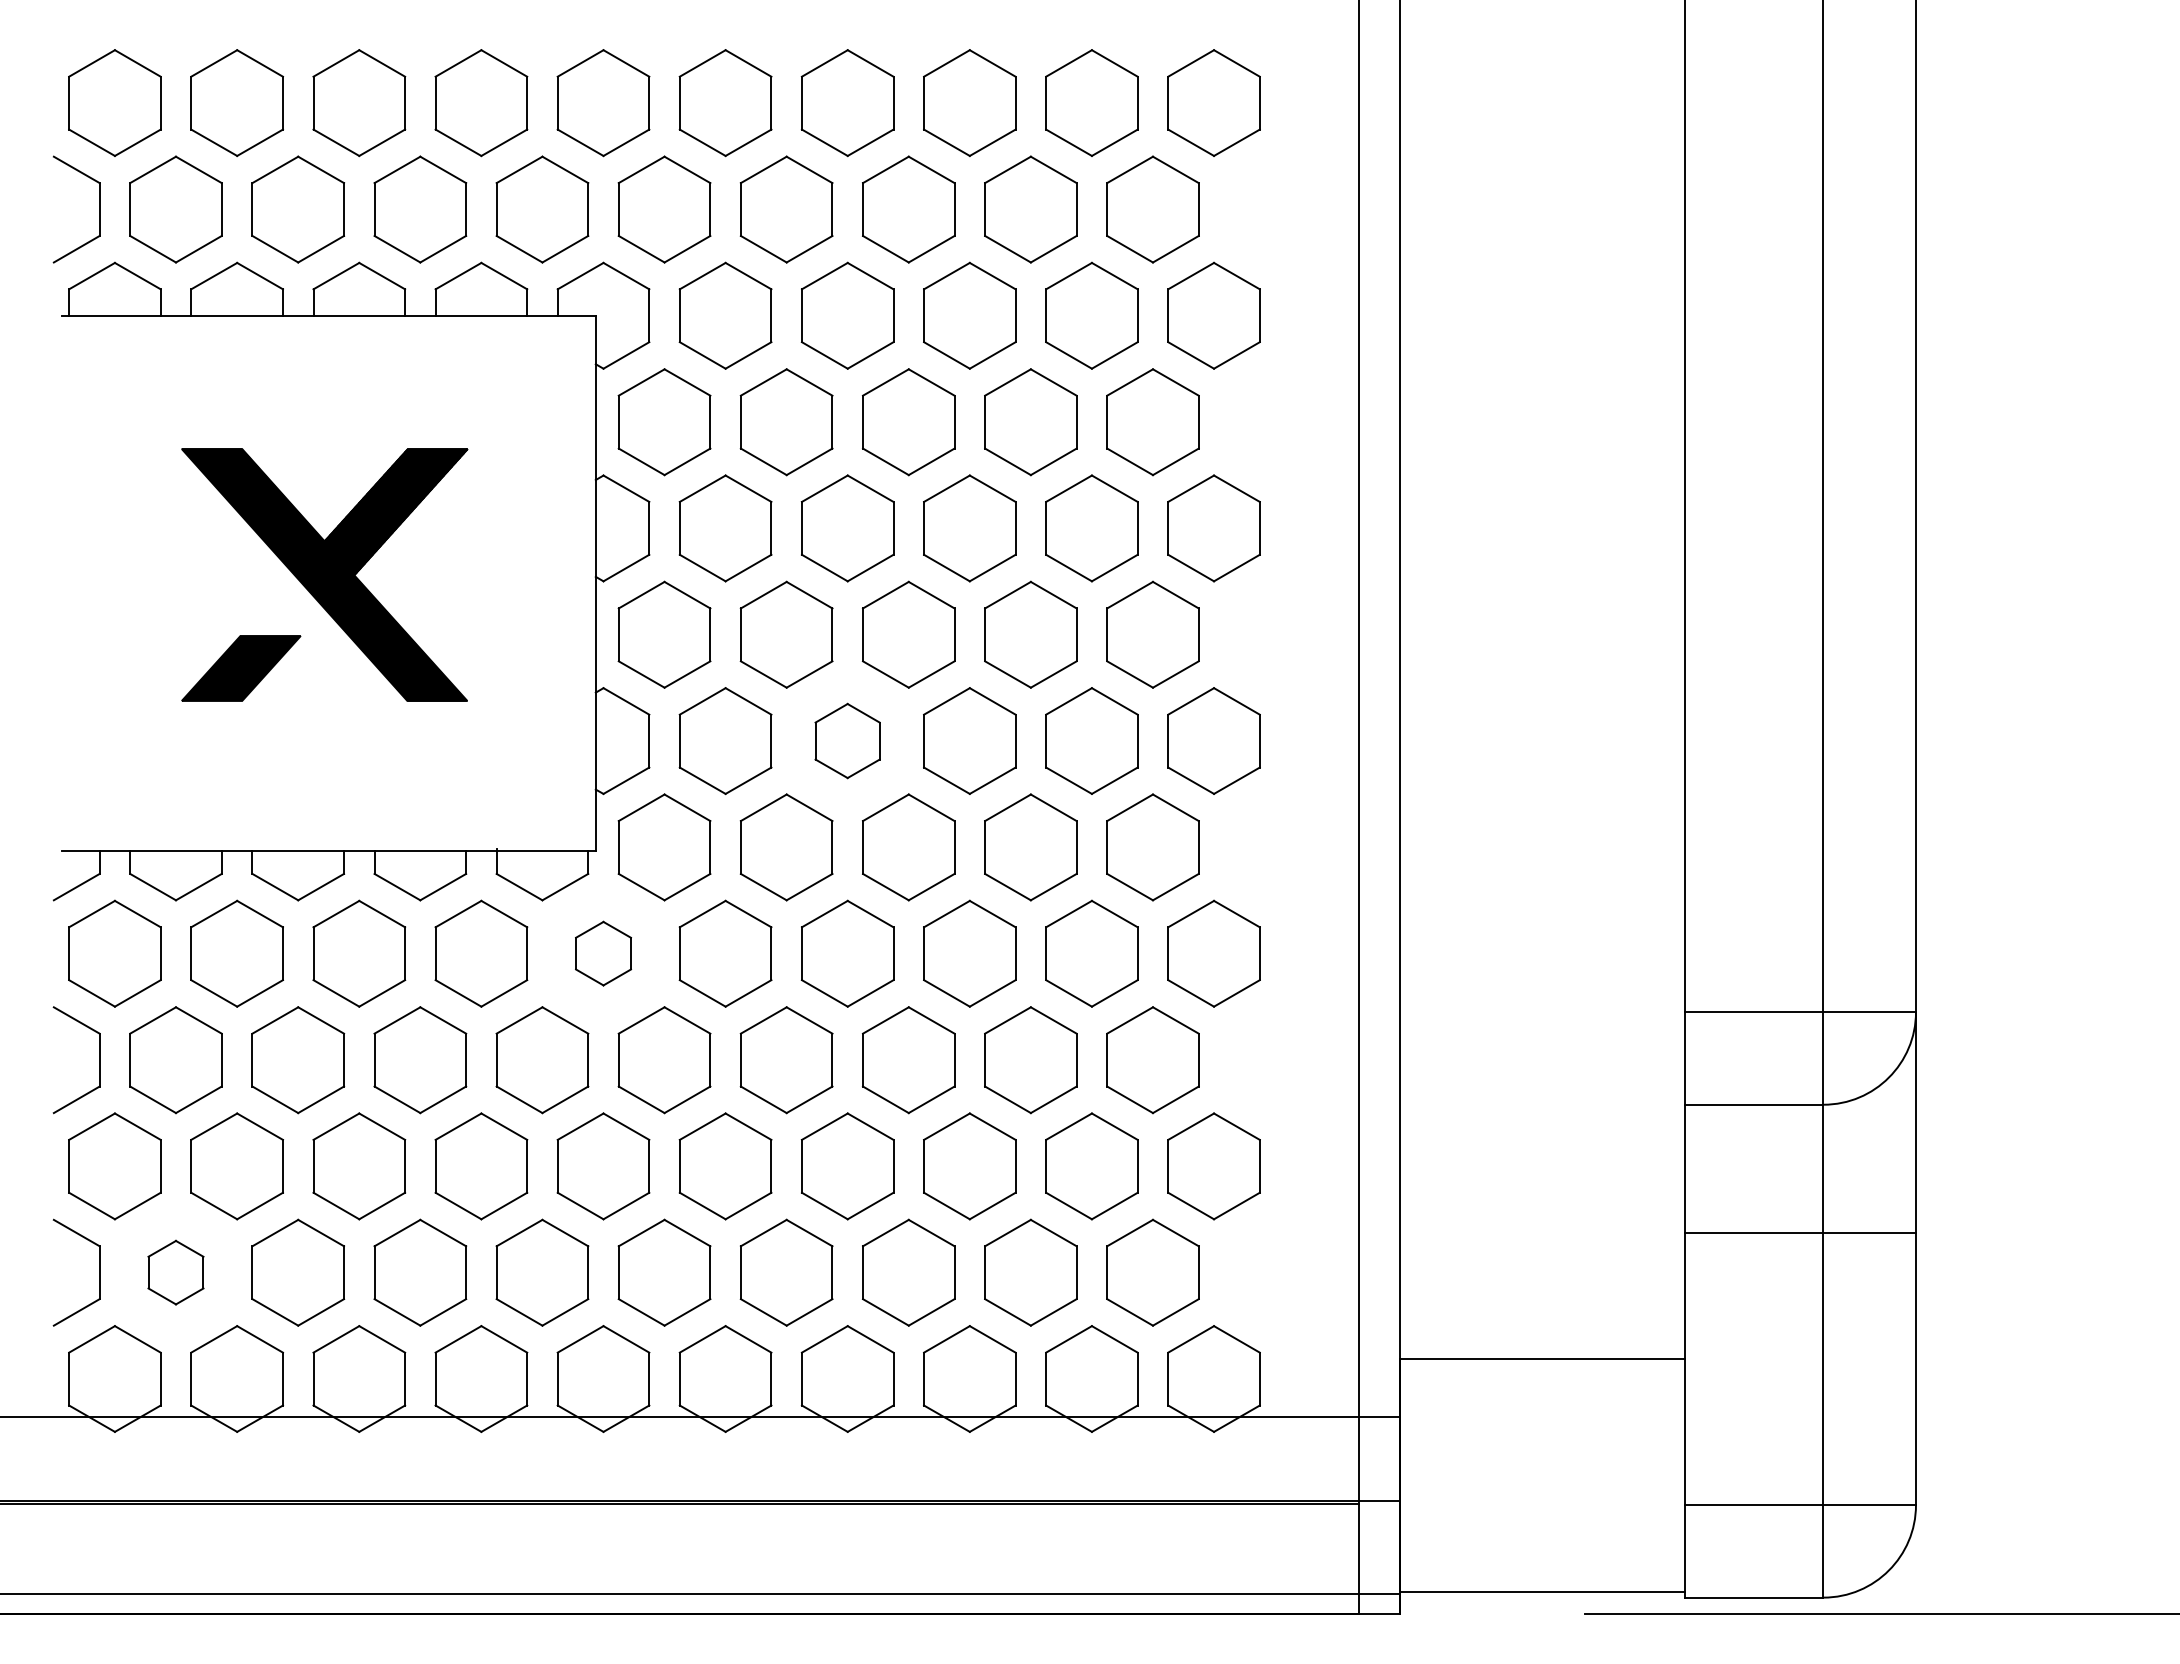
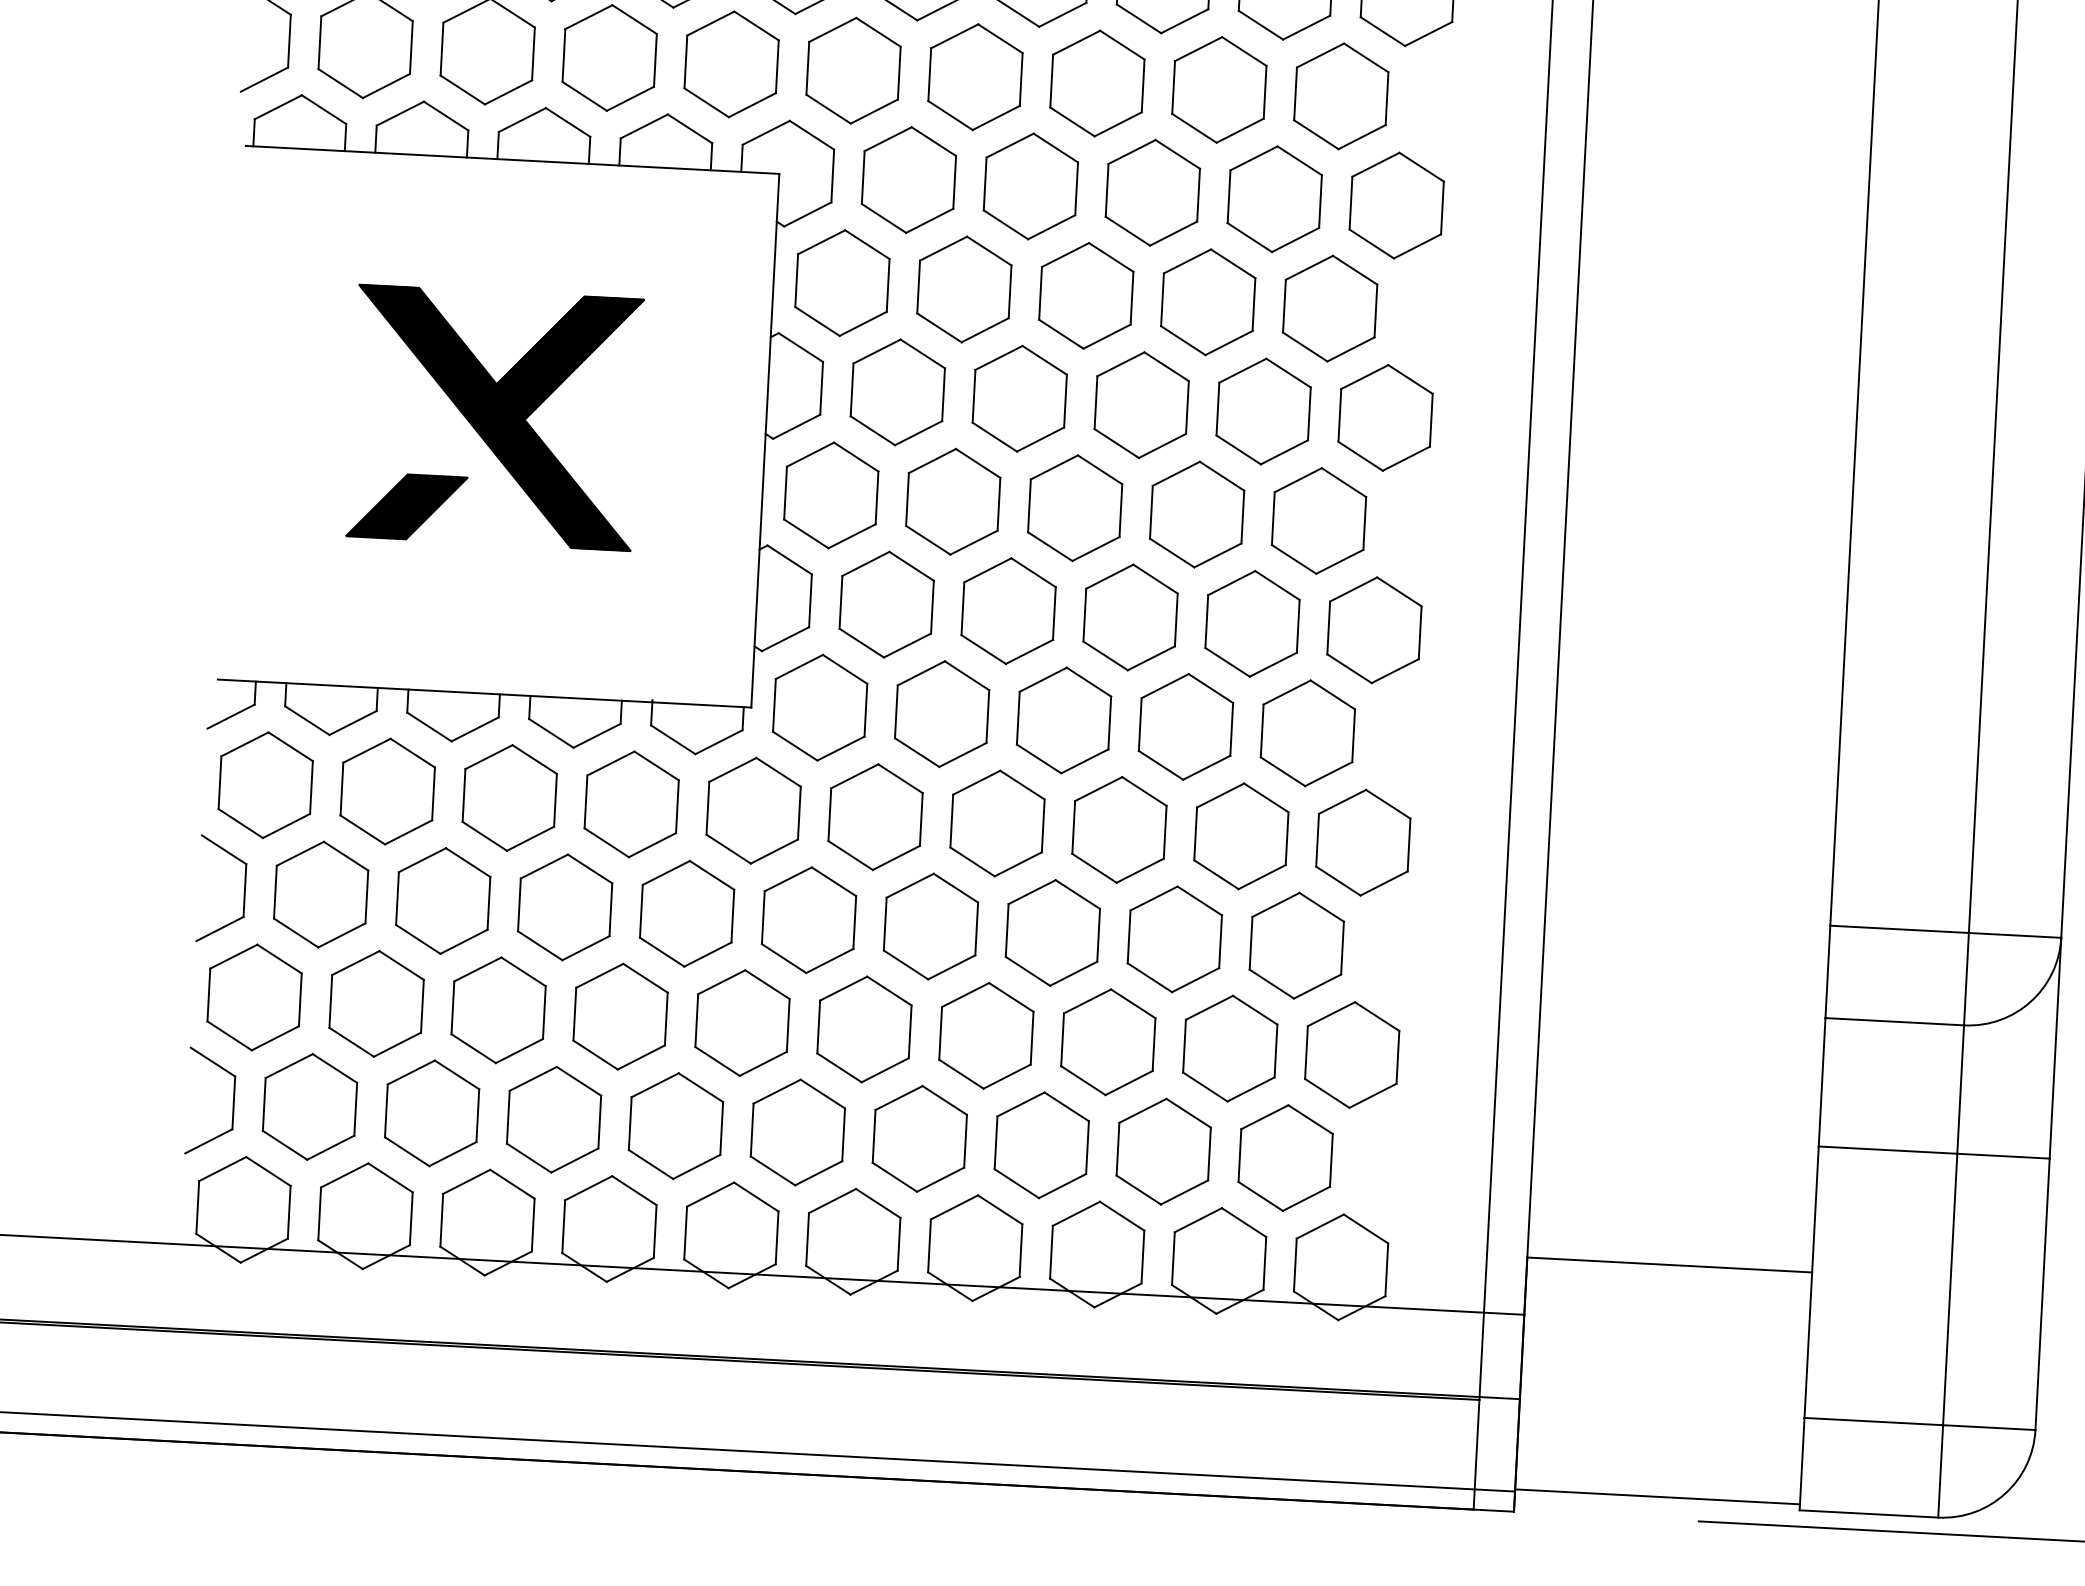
part: (847, 740) -> (1008, 610), size x1.43
part: (603, 953) -> (753, 810), size x1.67
part: (175, 1272) -> (309, 1106), size x1.67

